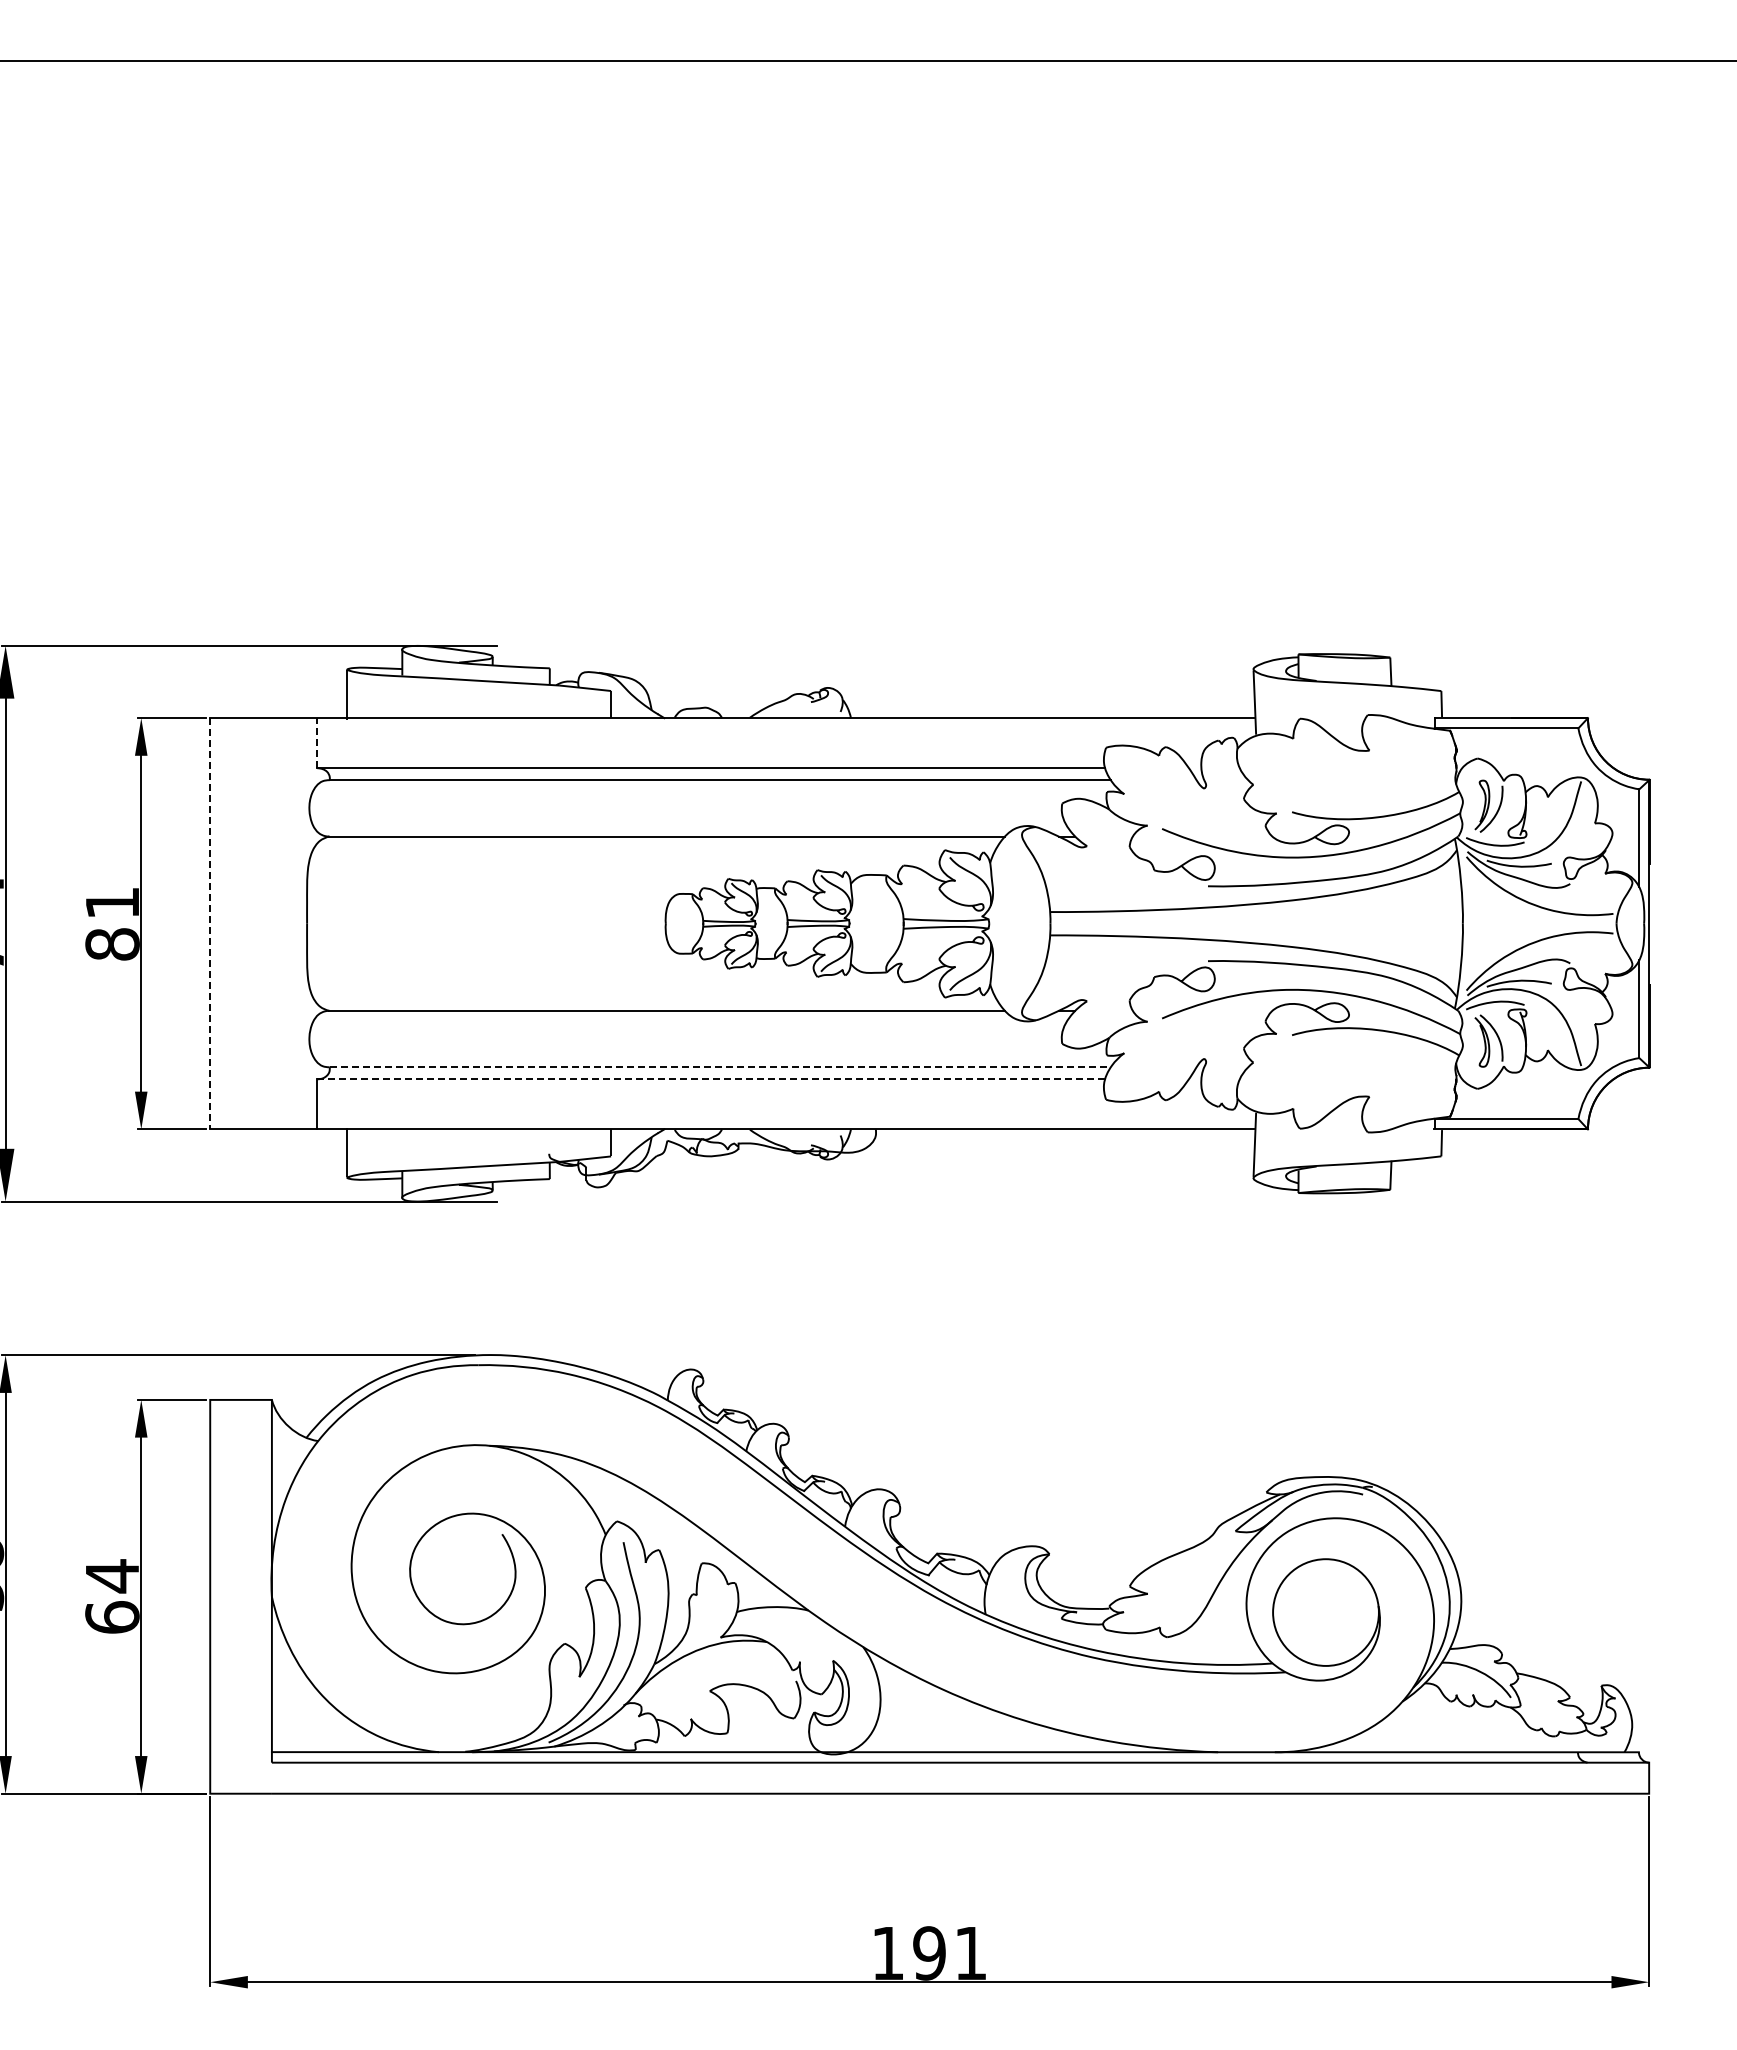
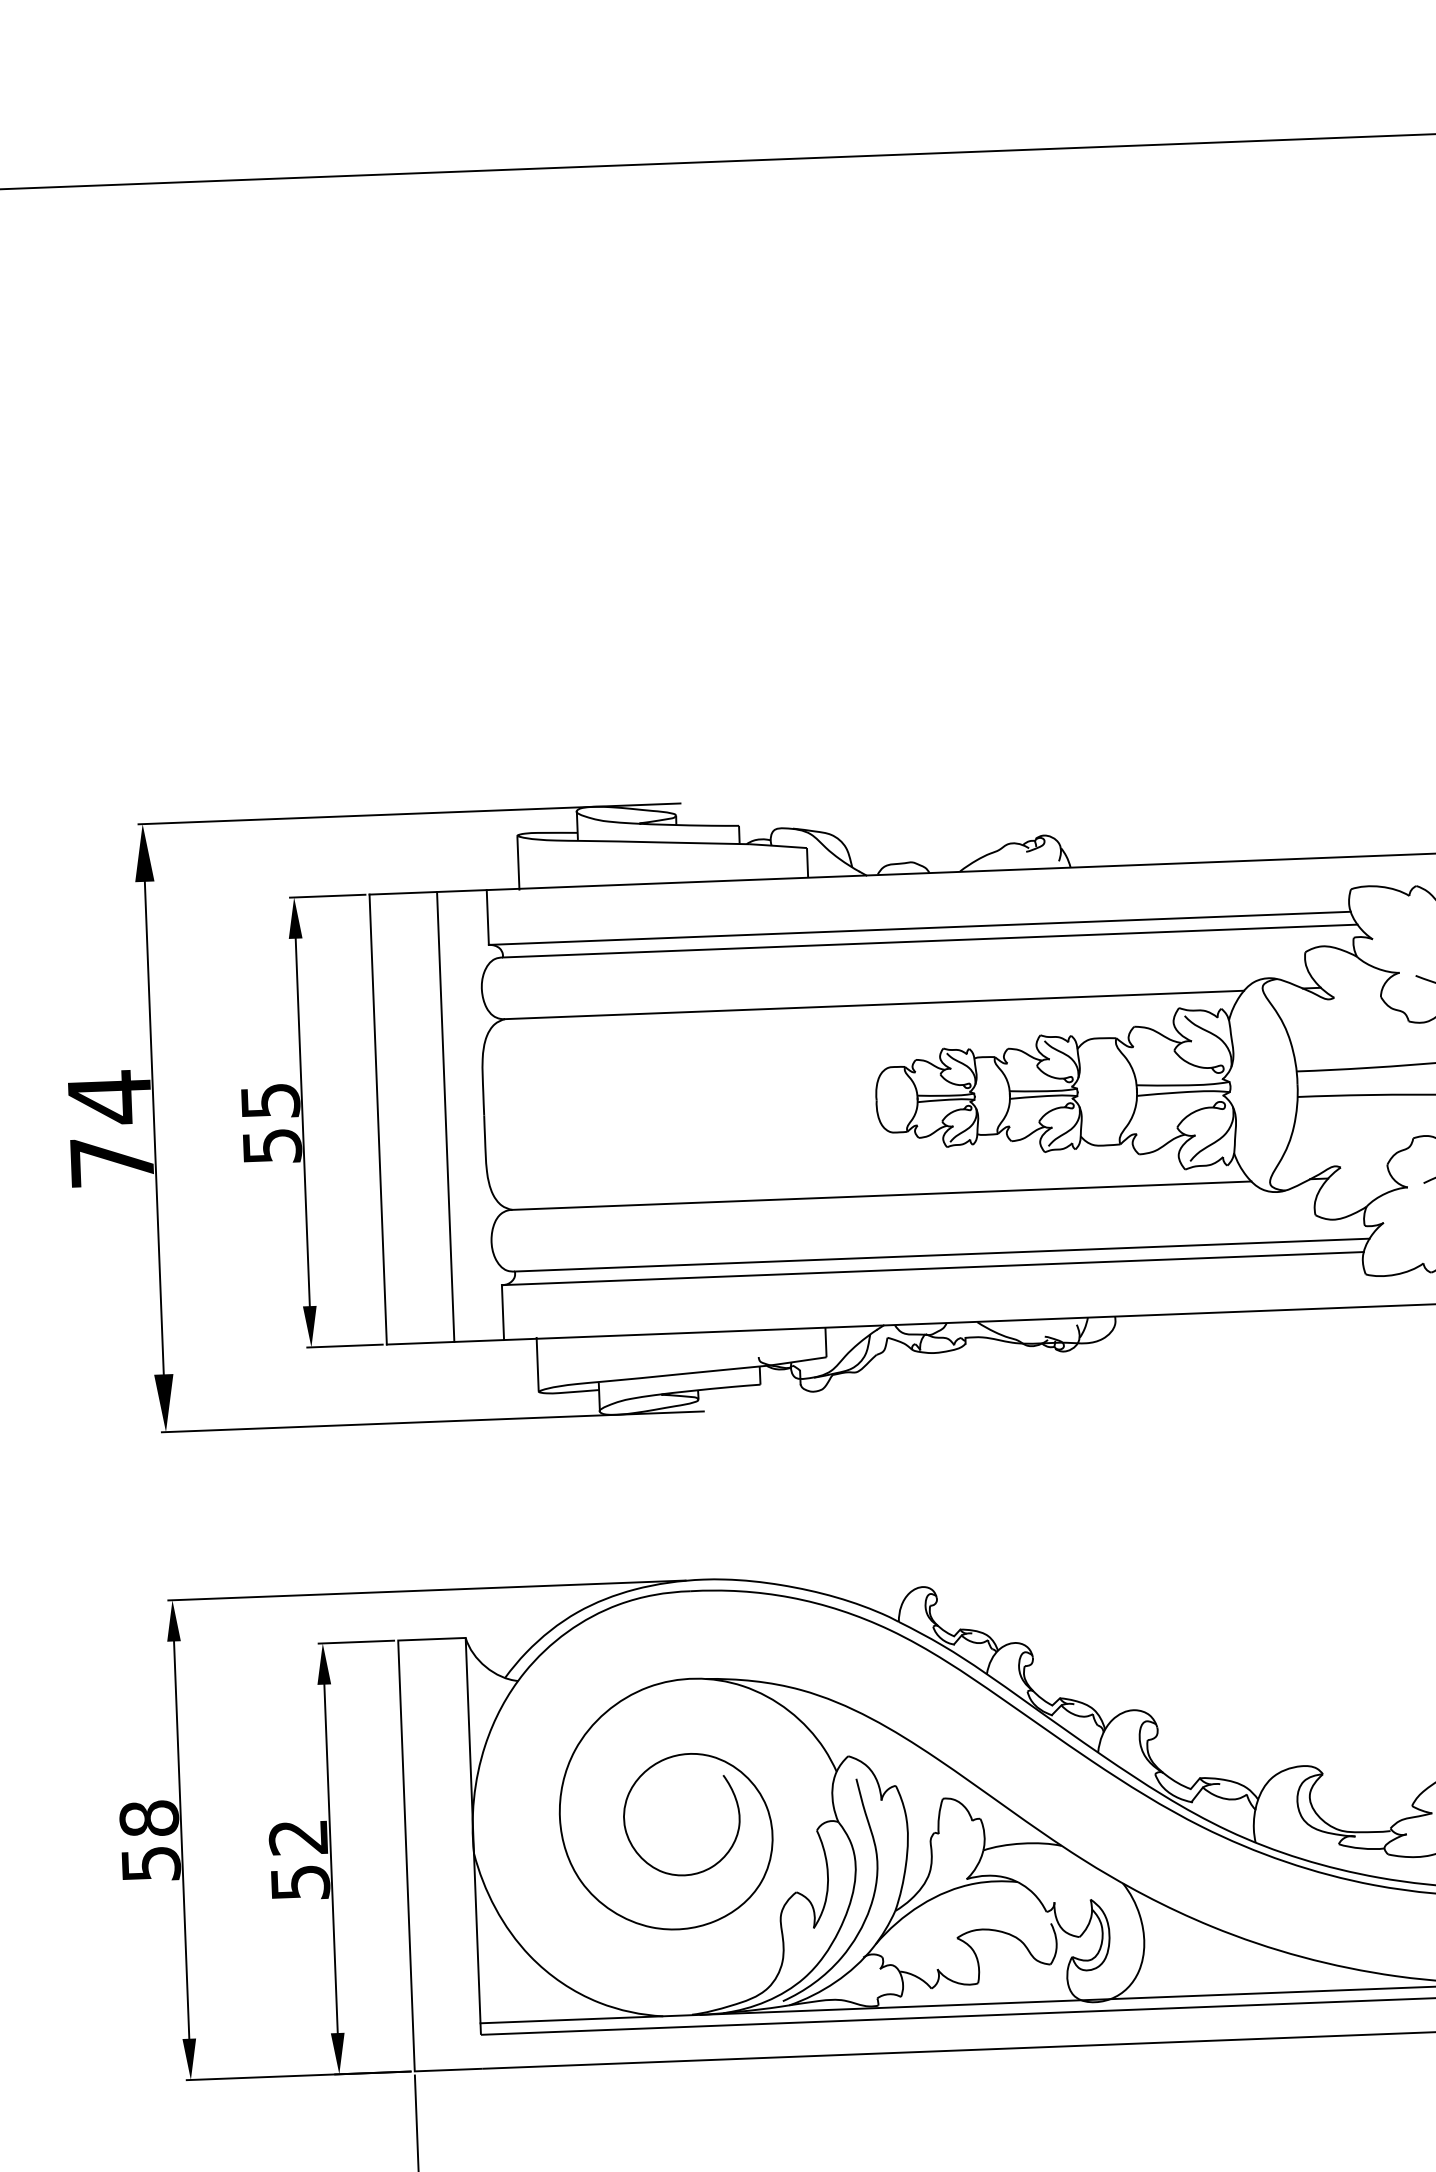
line: (317, 742) -> (487, 916), dashed -> solid
line: (210, 923) -> (378, 1119), dashed -> solid
line: (271, 923) -> (445, 1116), added
text: (112, 924) -> (271, 1124), 81 -> 55
line: (720, 1067) -> (942, 1255), dashed -> solid
line: (711, 1079) -> (933, 1268), dashed -> solid
text: (112, 1596) -> (299, 1859), 64 -> 52

